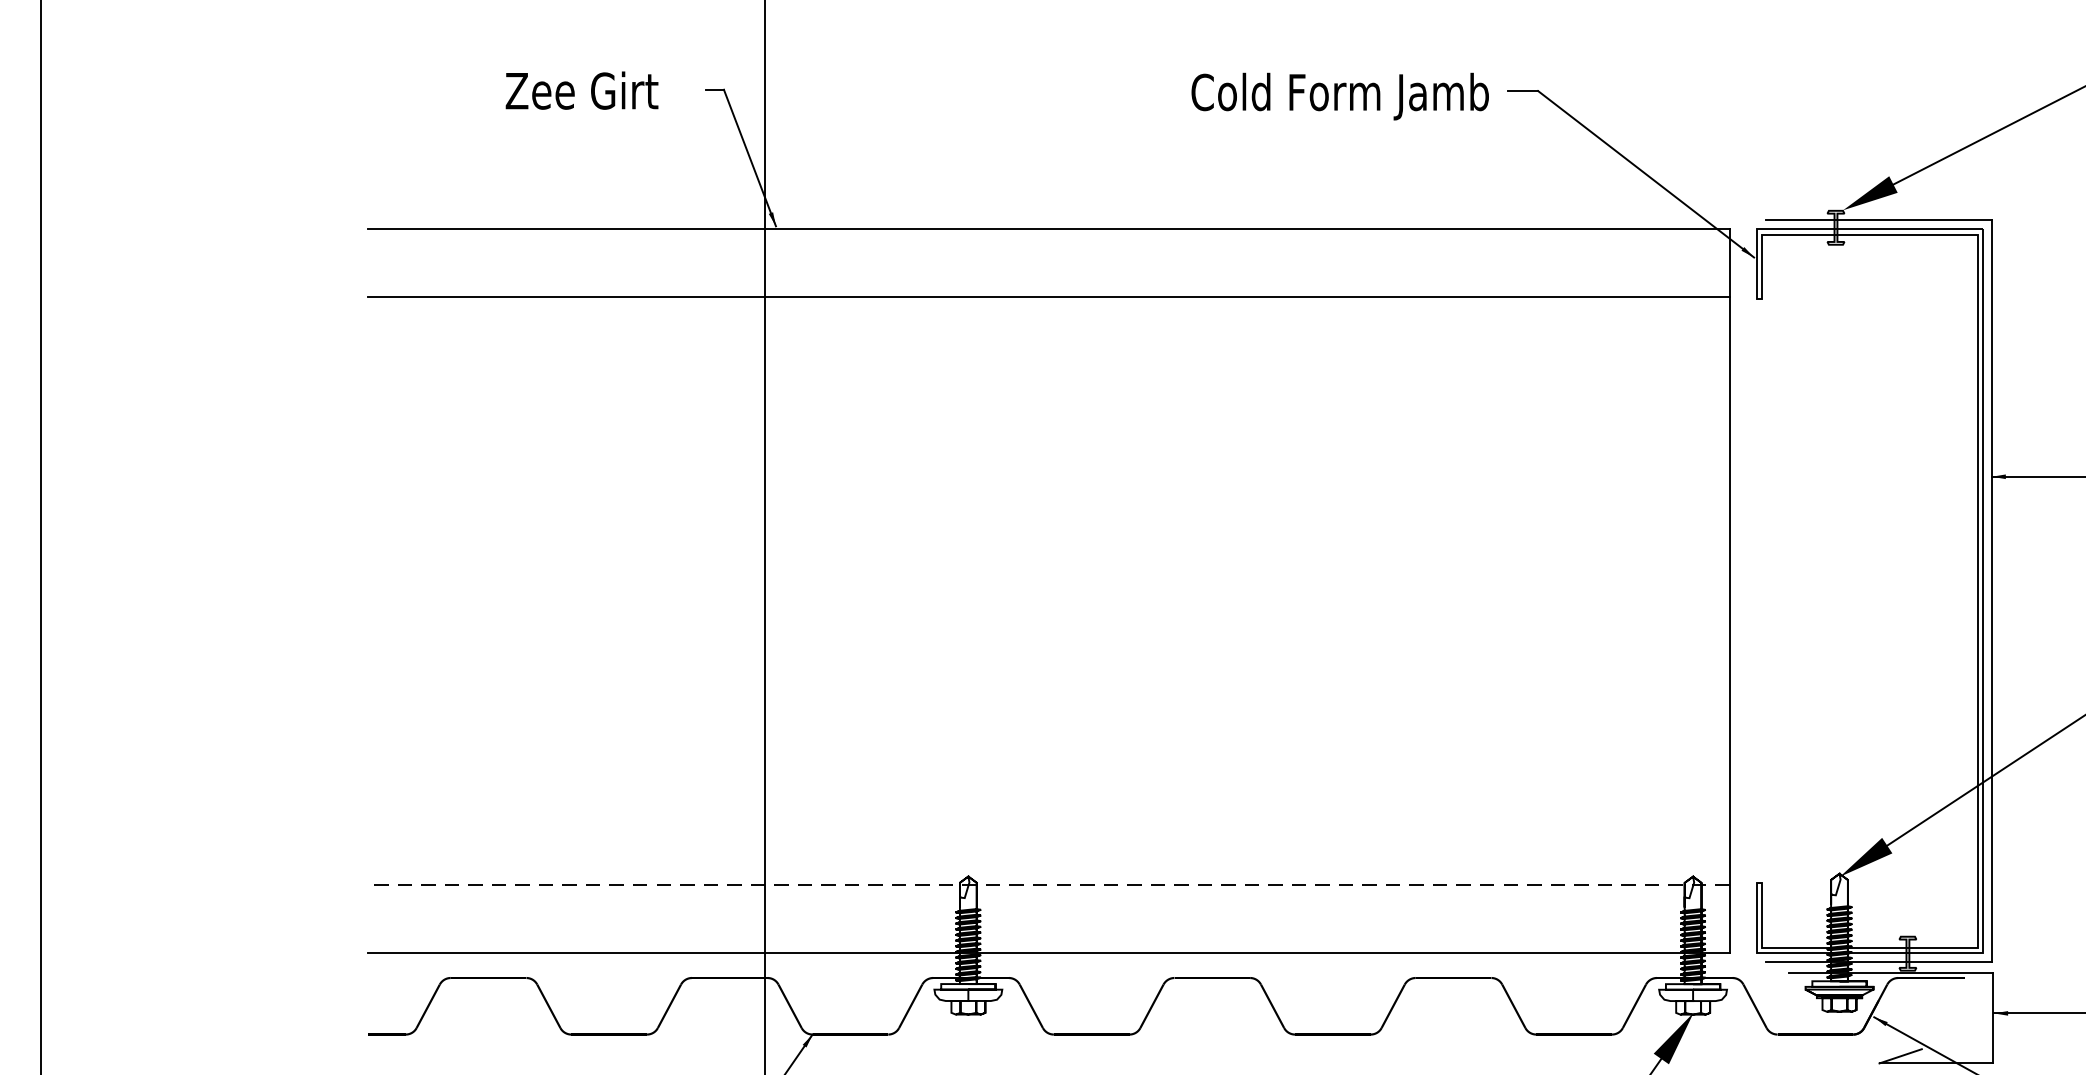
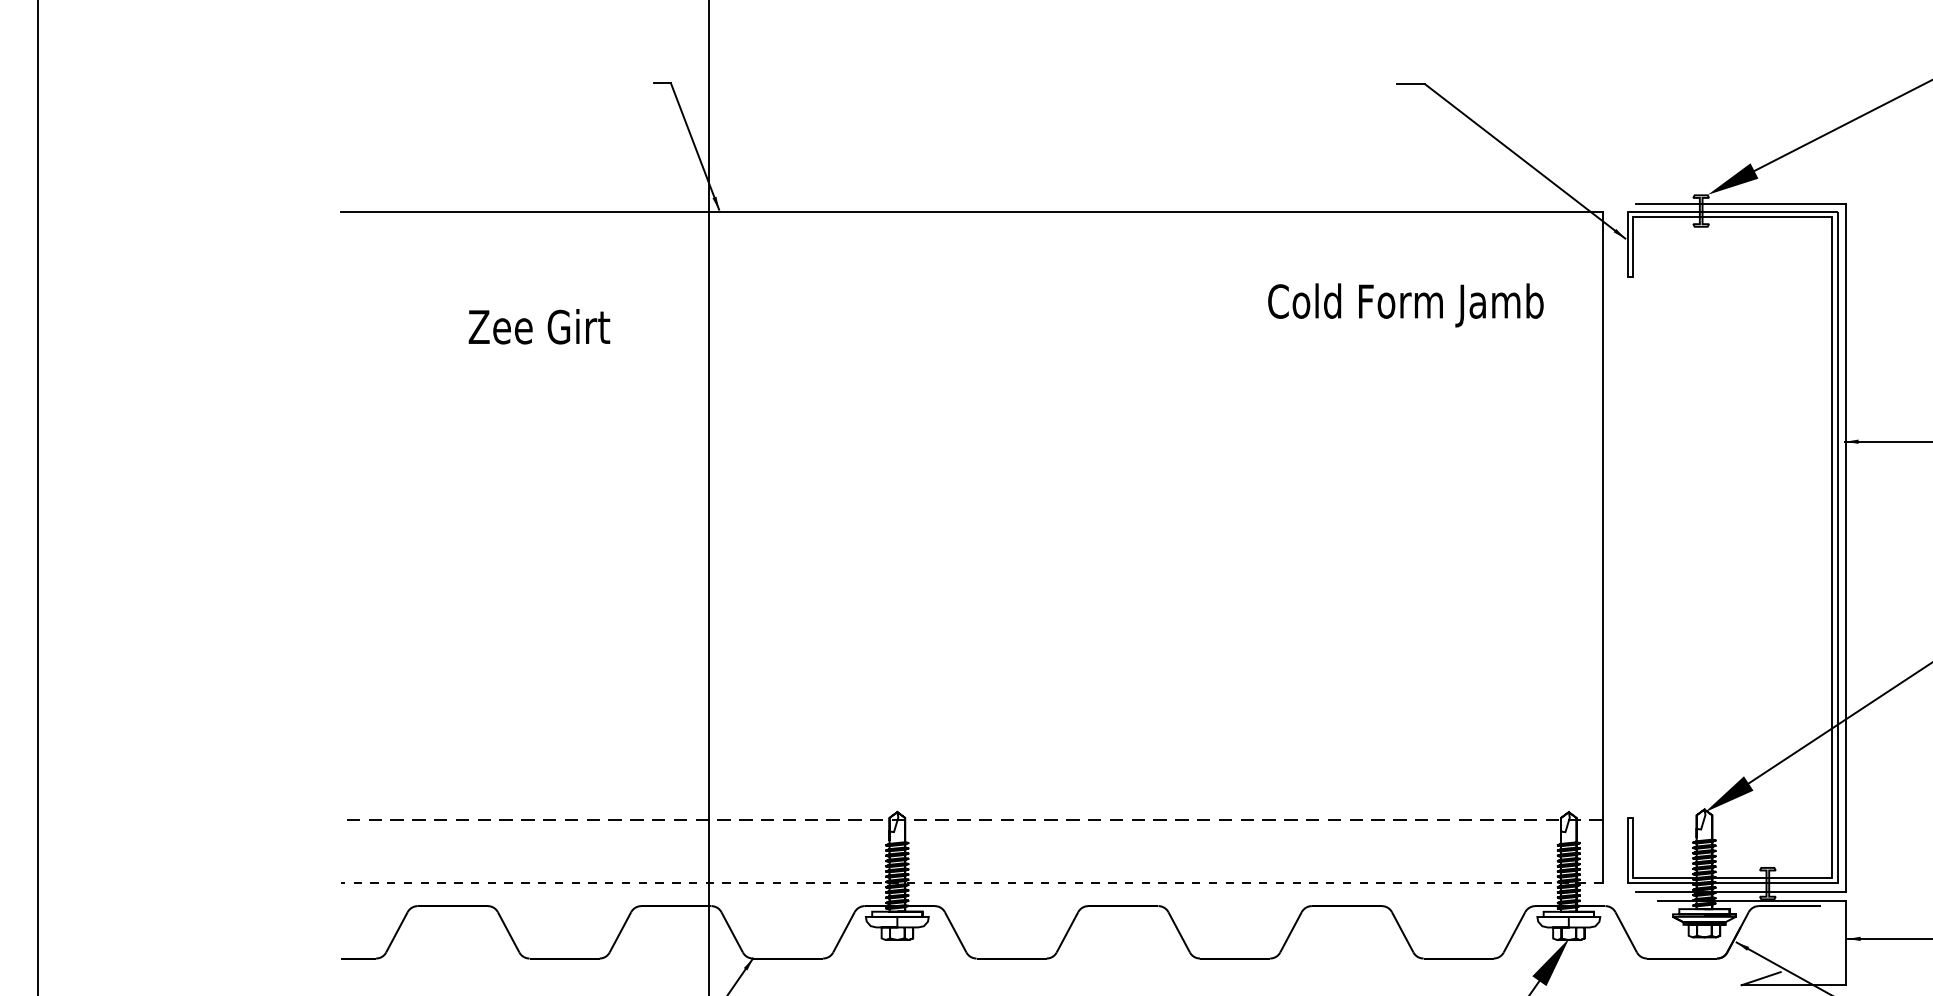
text: (581, 90) -> (538, 326), moved
text: (1339, 96) -> (1405, 305), moved
line: (1048, 297) -> (971, 275), removed
line: (1049, 953) -> (972, 883), solid -> dashed

